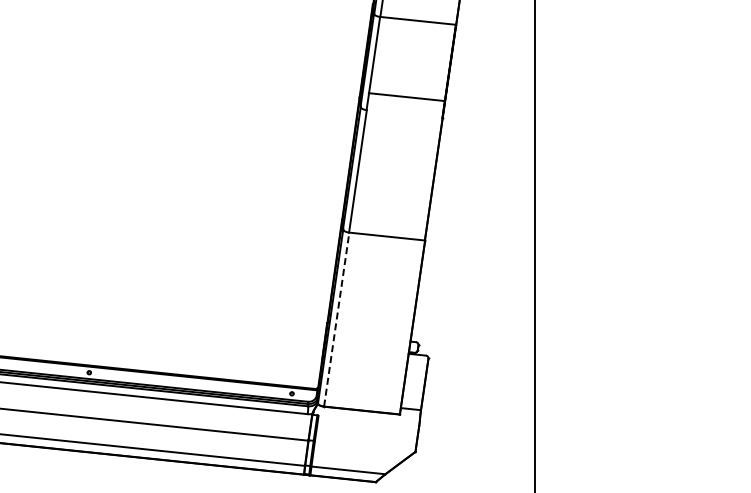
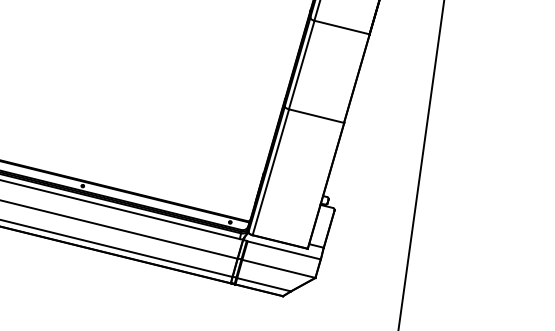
line: (406, 97) -> (341, 27), moved
line: (336, 319) -> (270, 172), dashed -> solid
line: (368, 420) -> (284, 249), added
line: (364, 446) -> (278, 268), added

